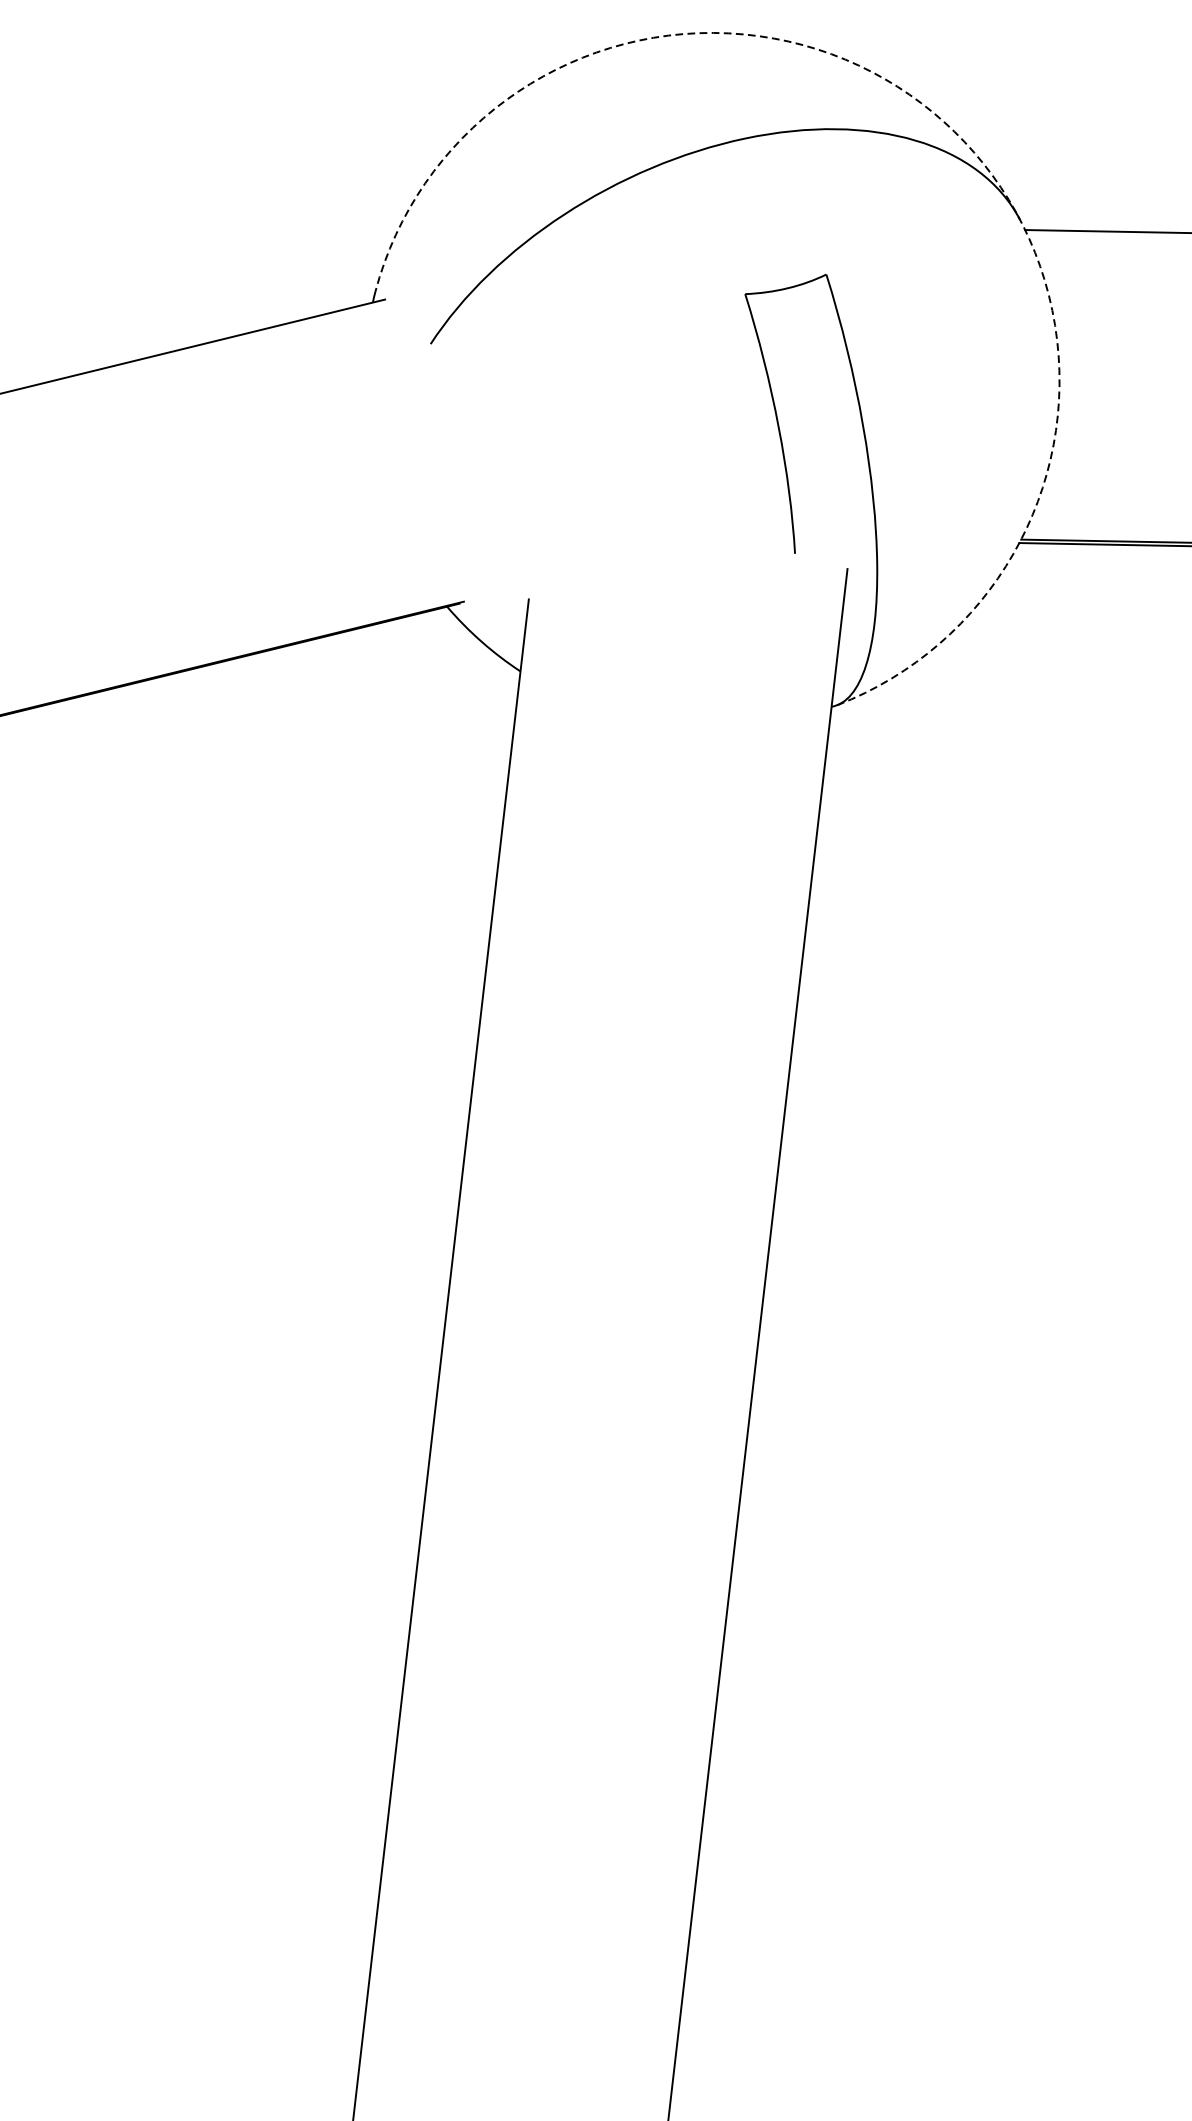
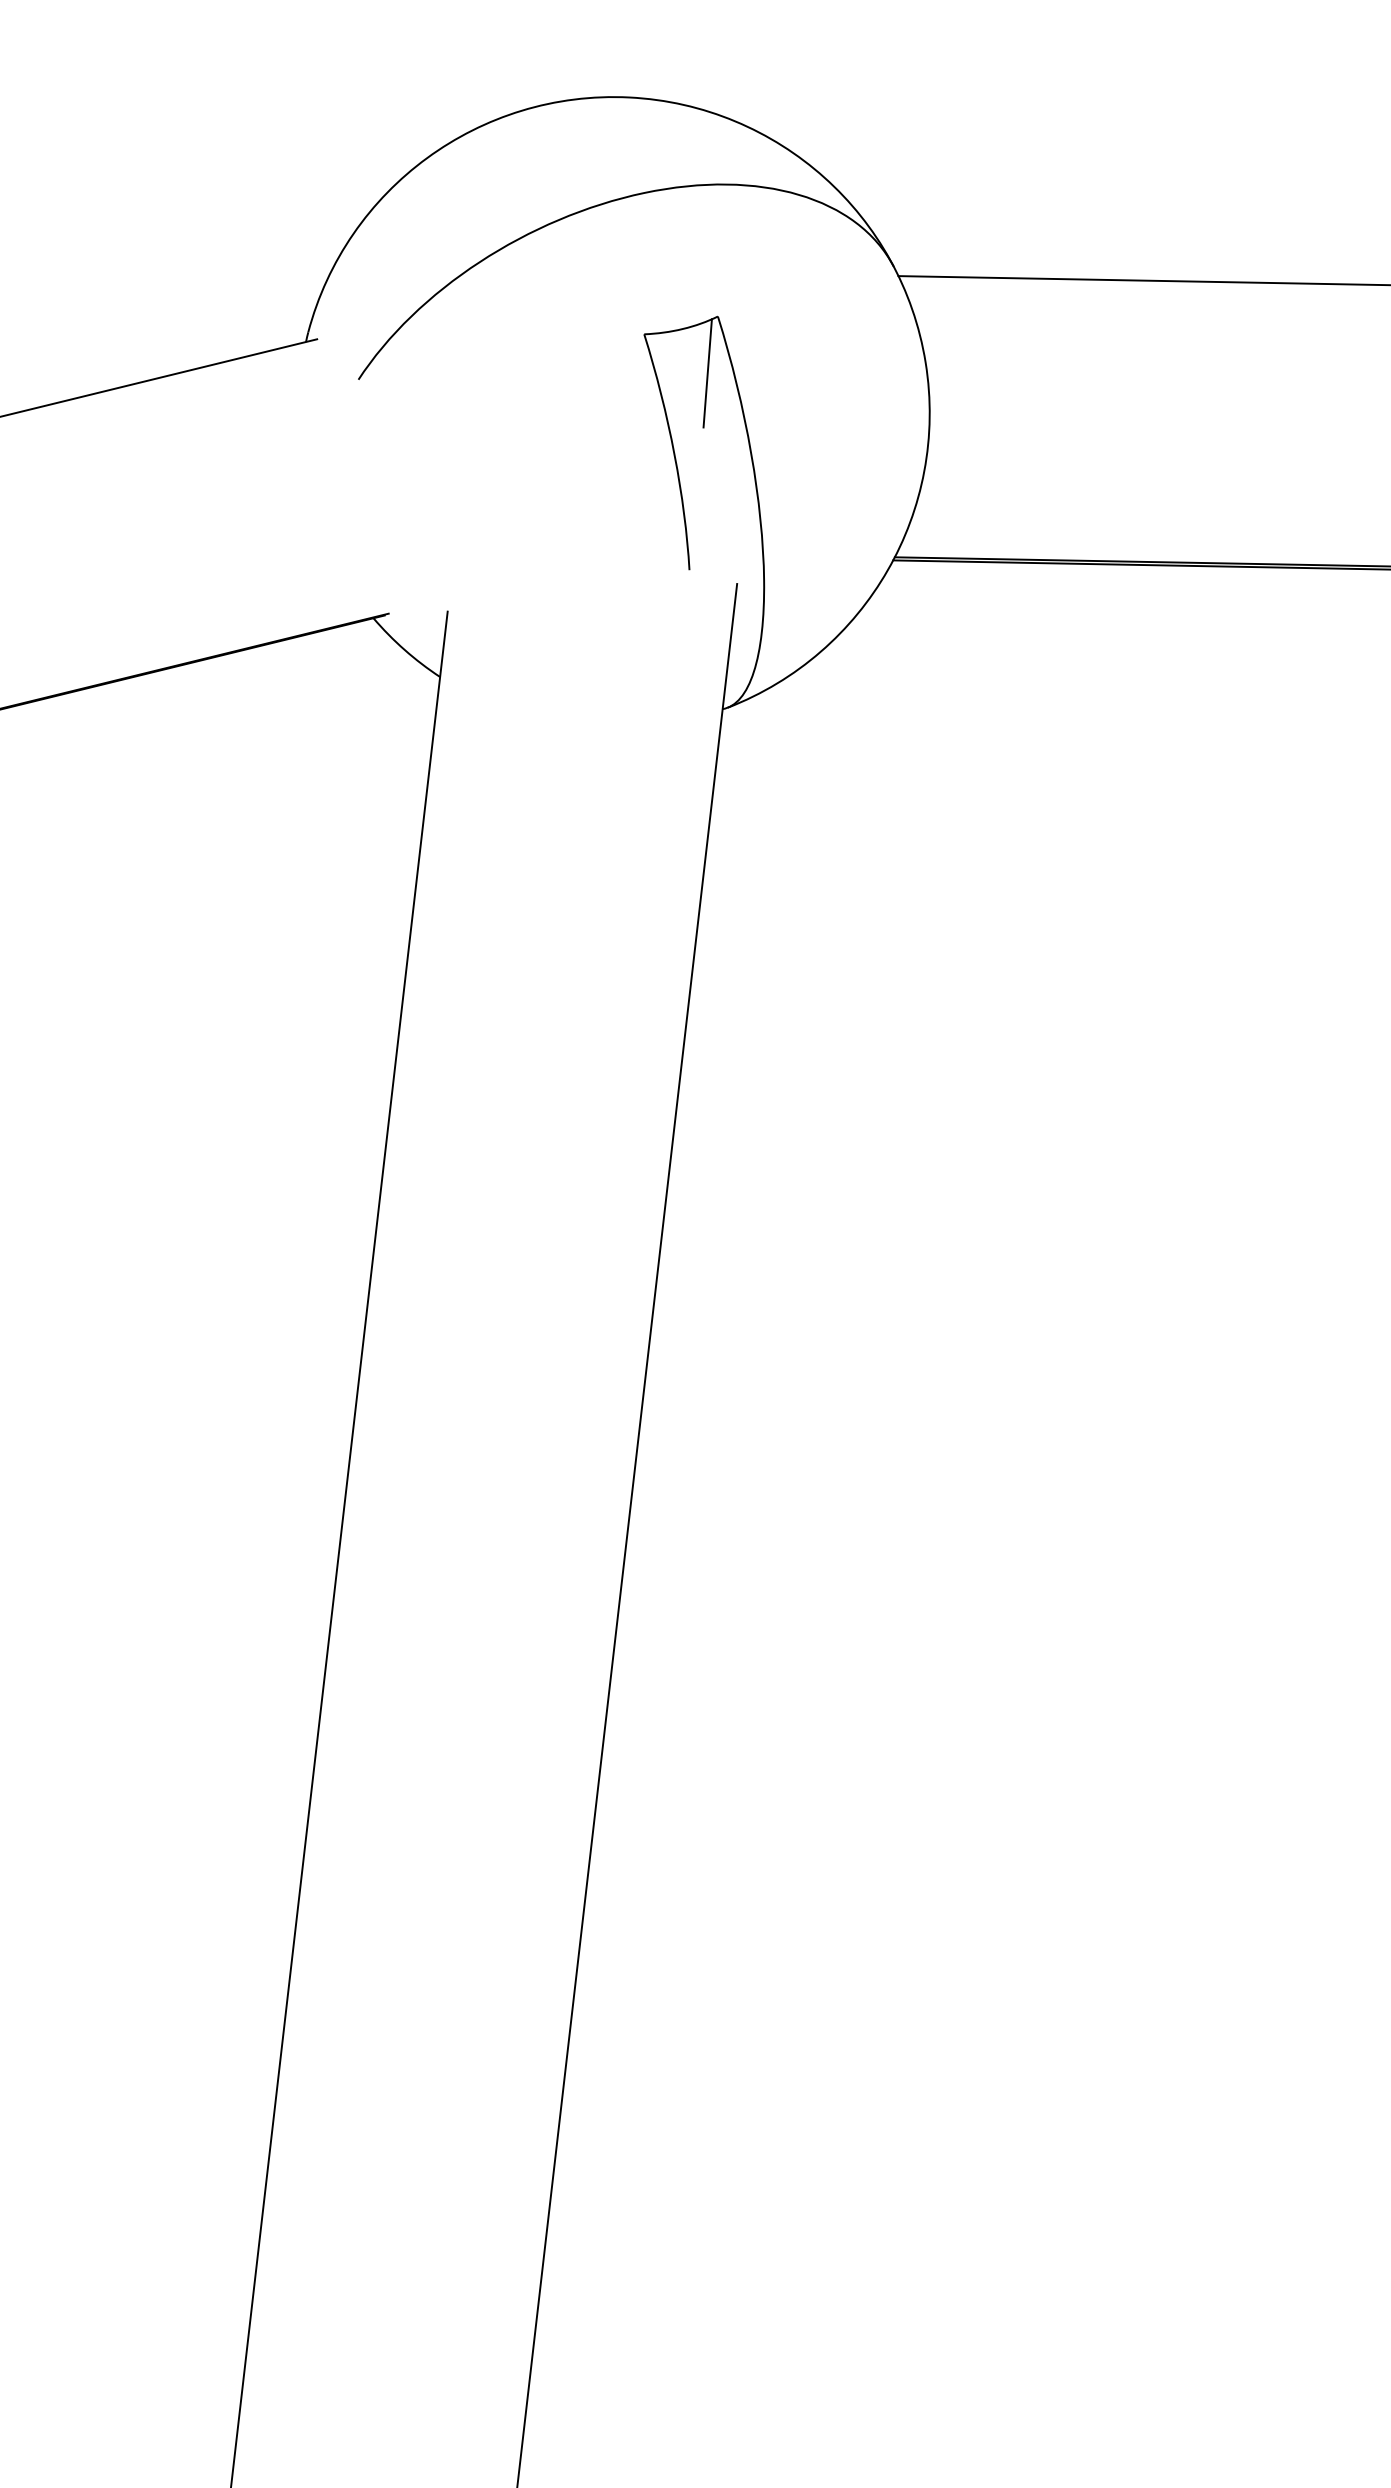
arc: (943, 121) -> (824, 177), dashed -> solid
line: (814, 337) -> (707, 373), added

